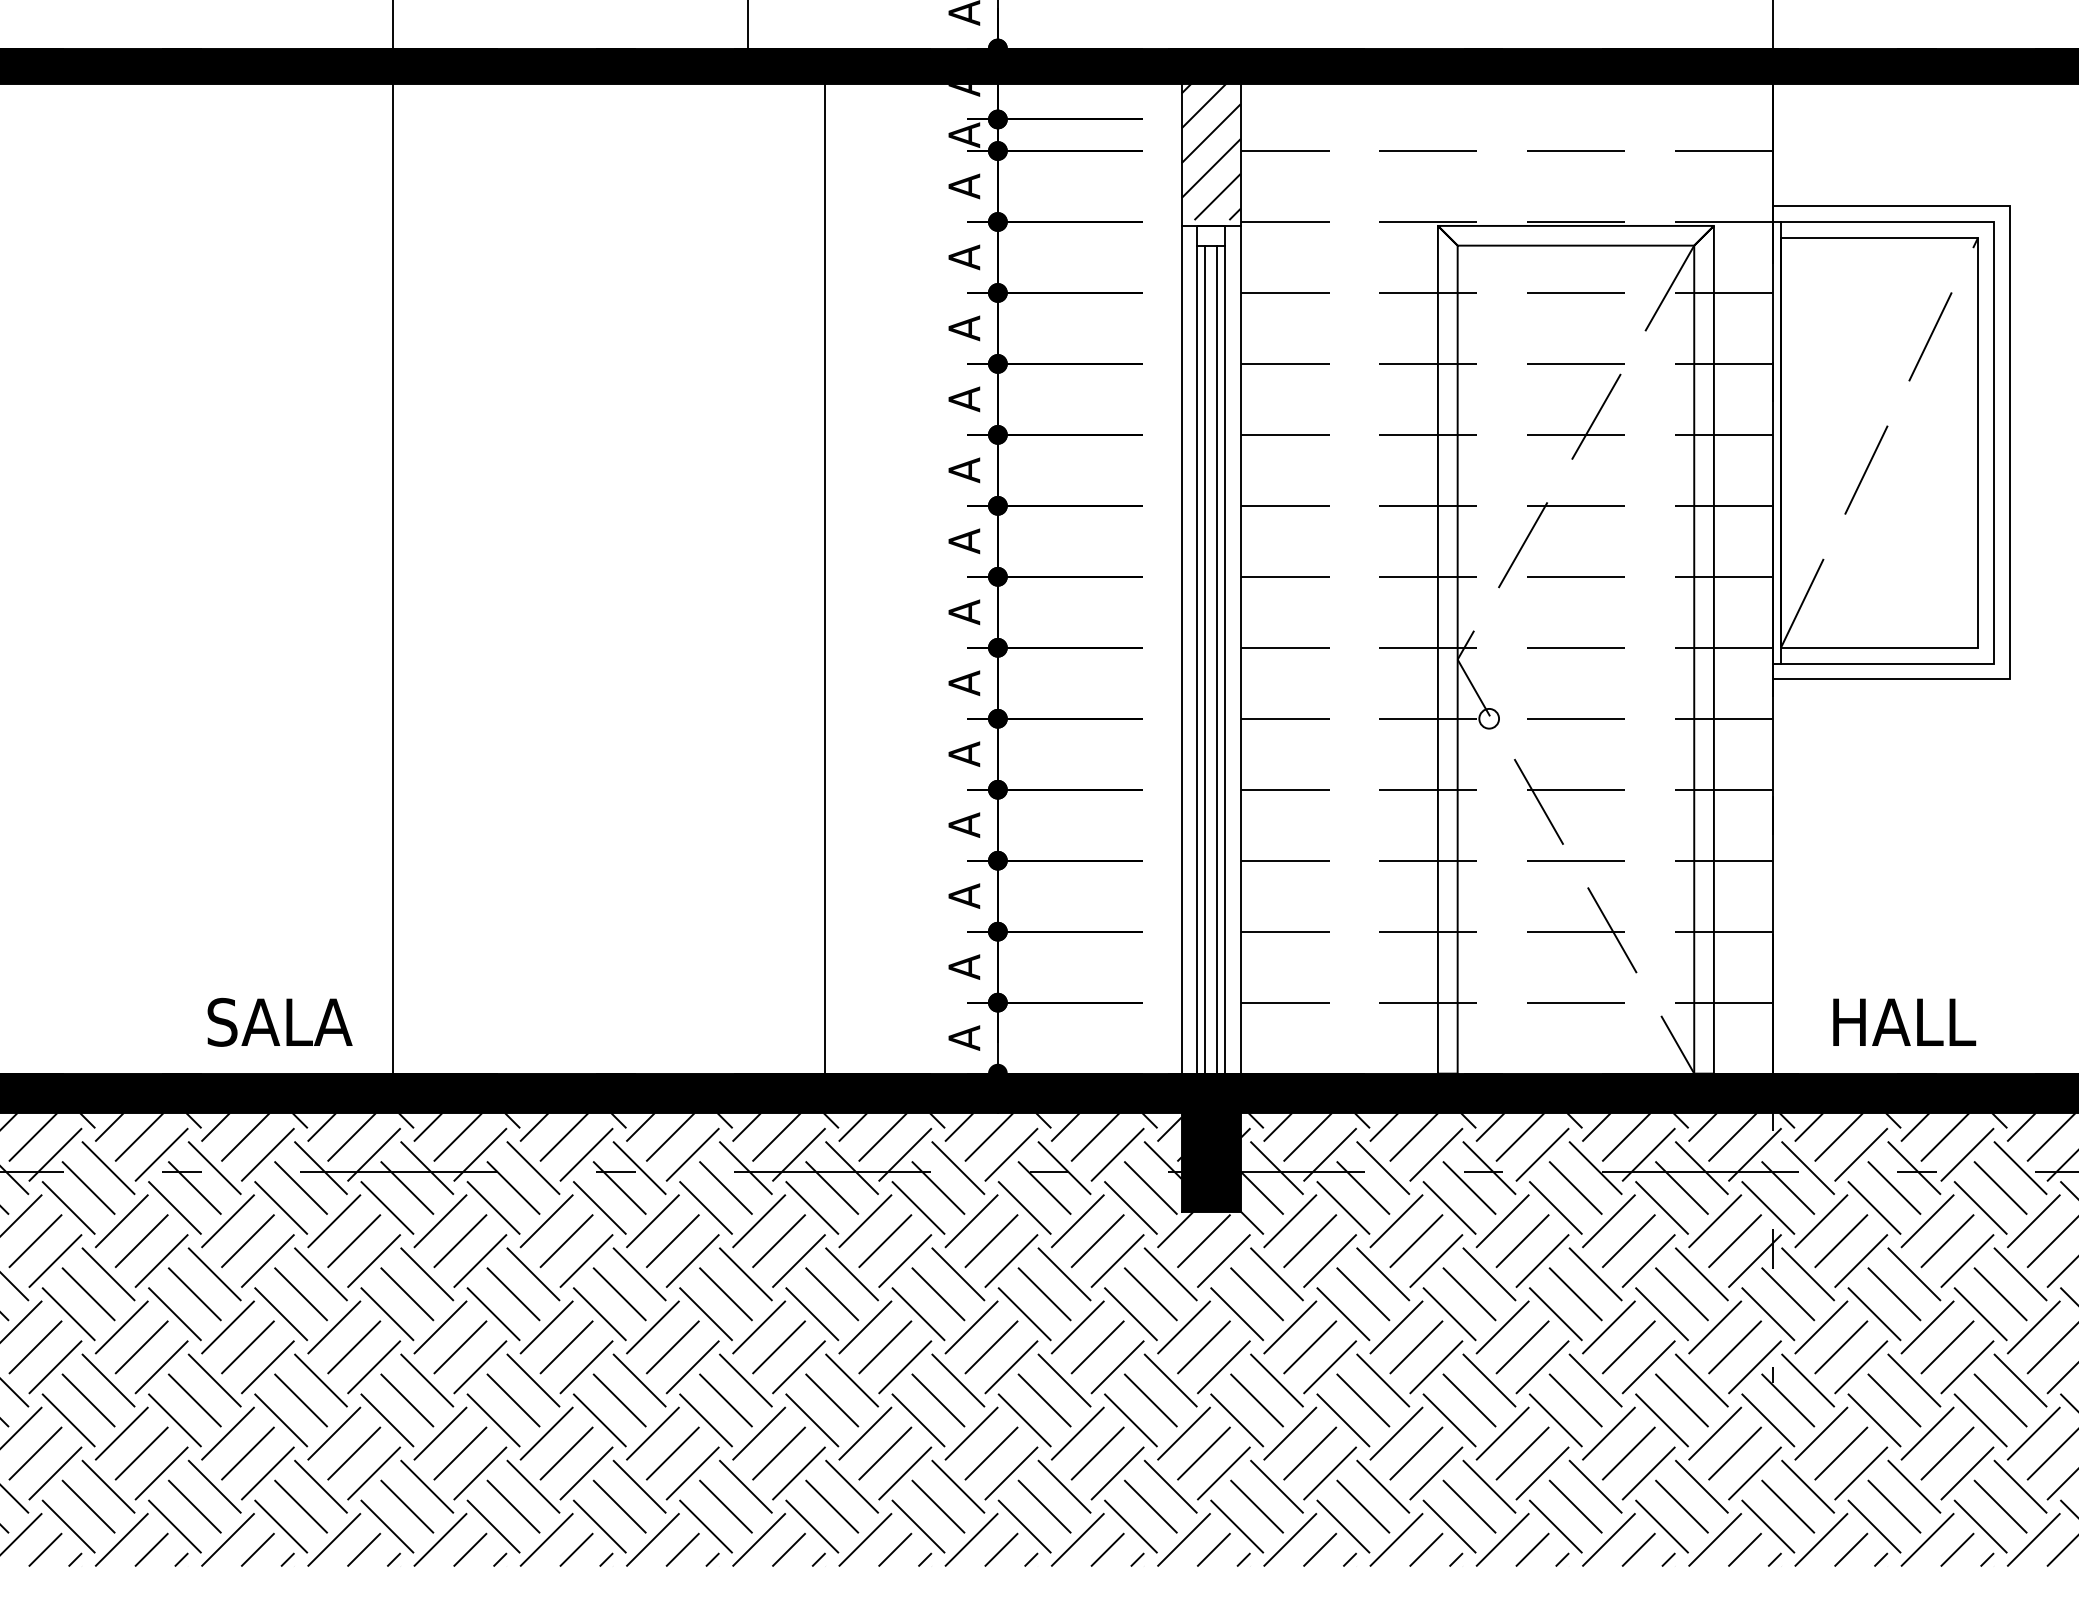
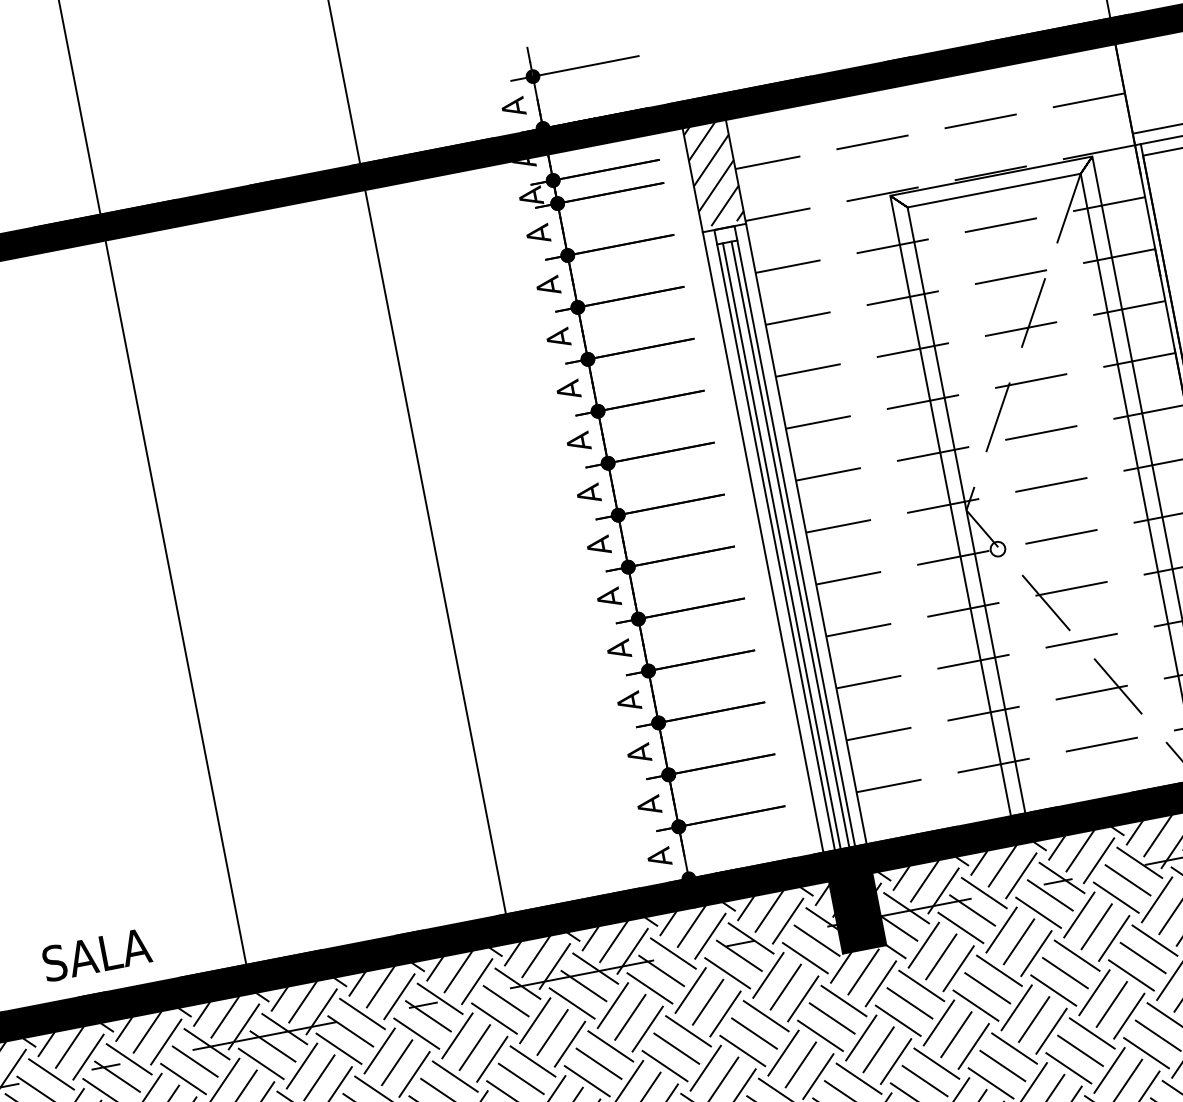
line: (824, 578) -> (435, 552), moved
text: (279, 1021) -> (96, 954), moved

